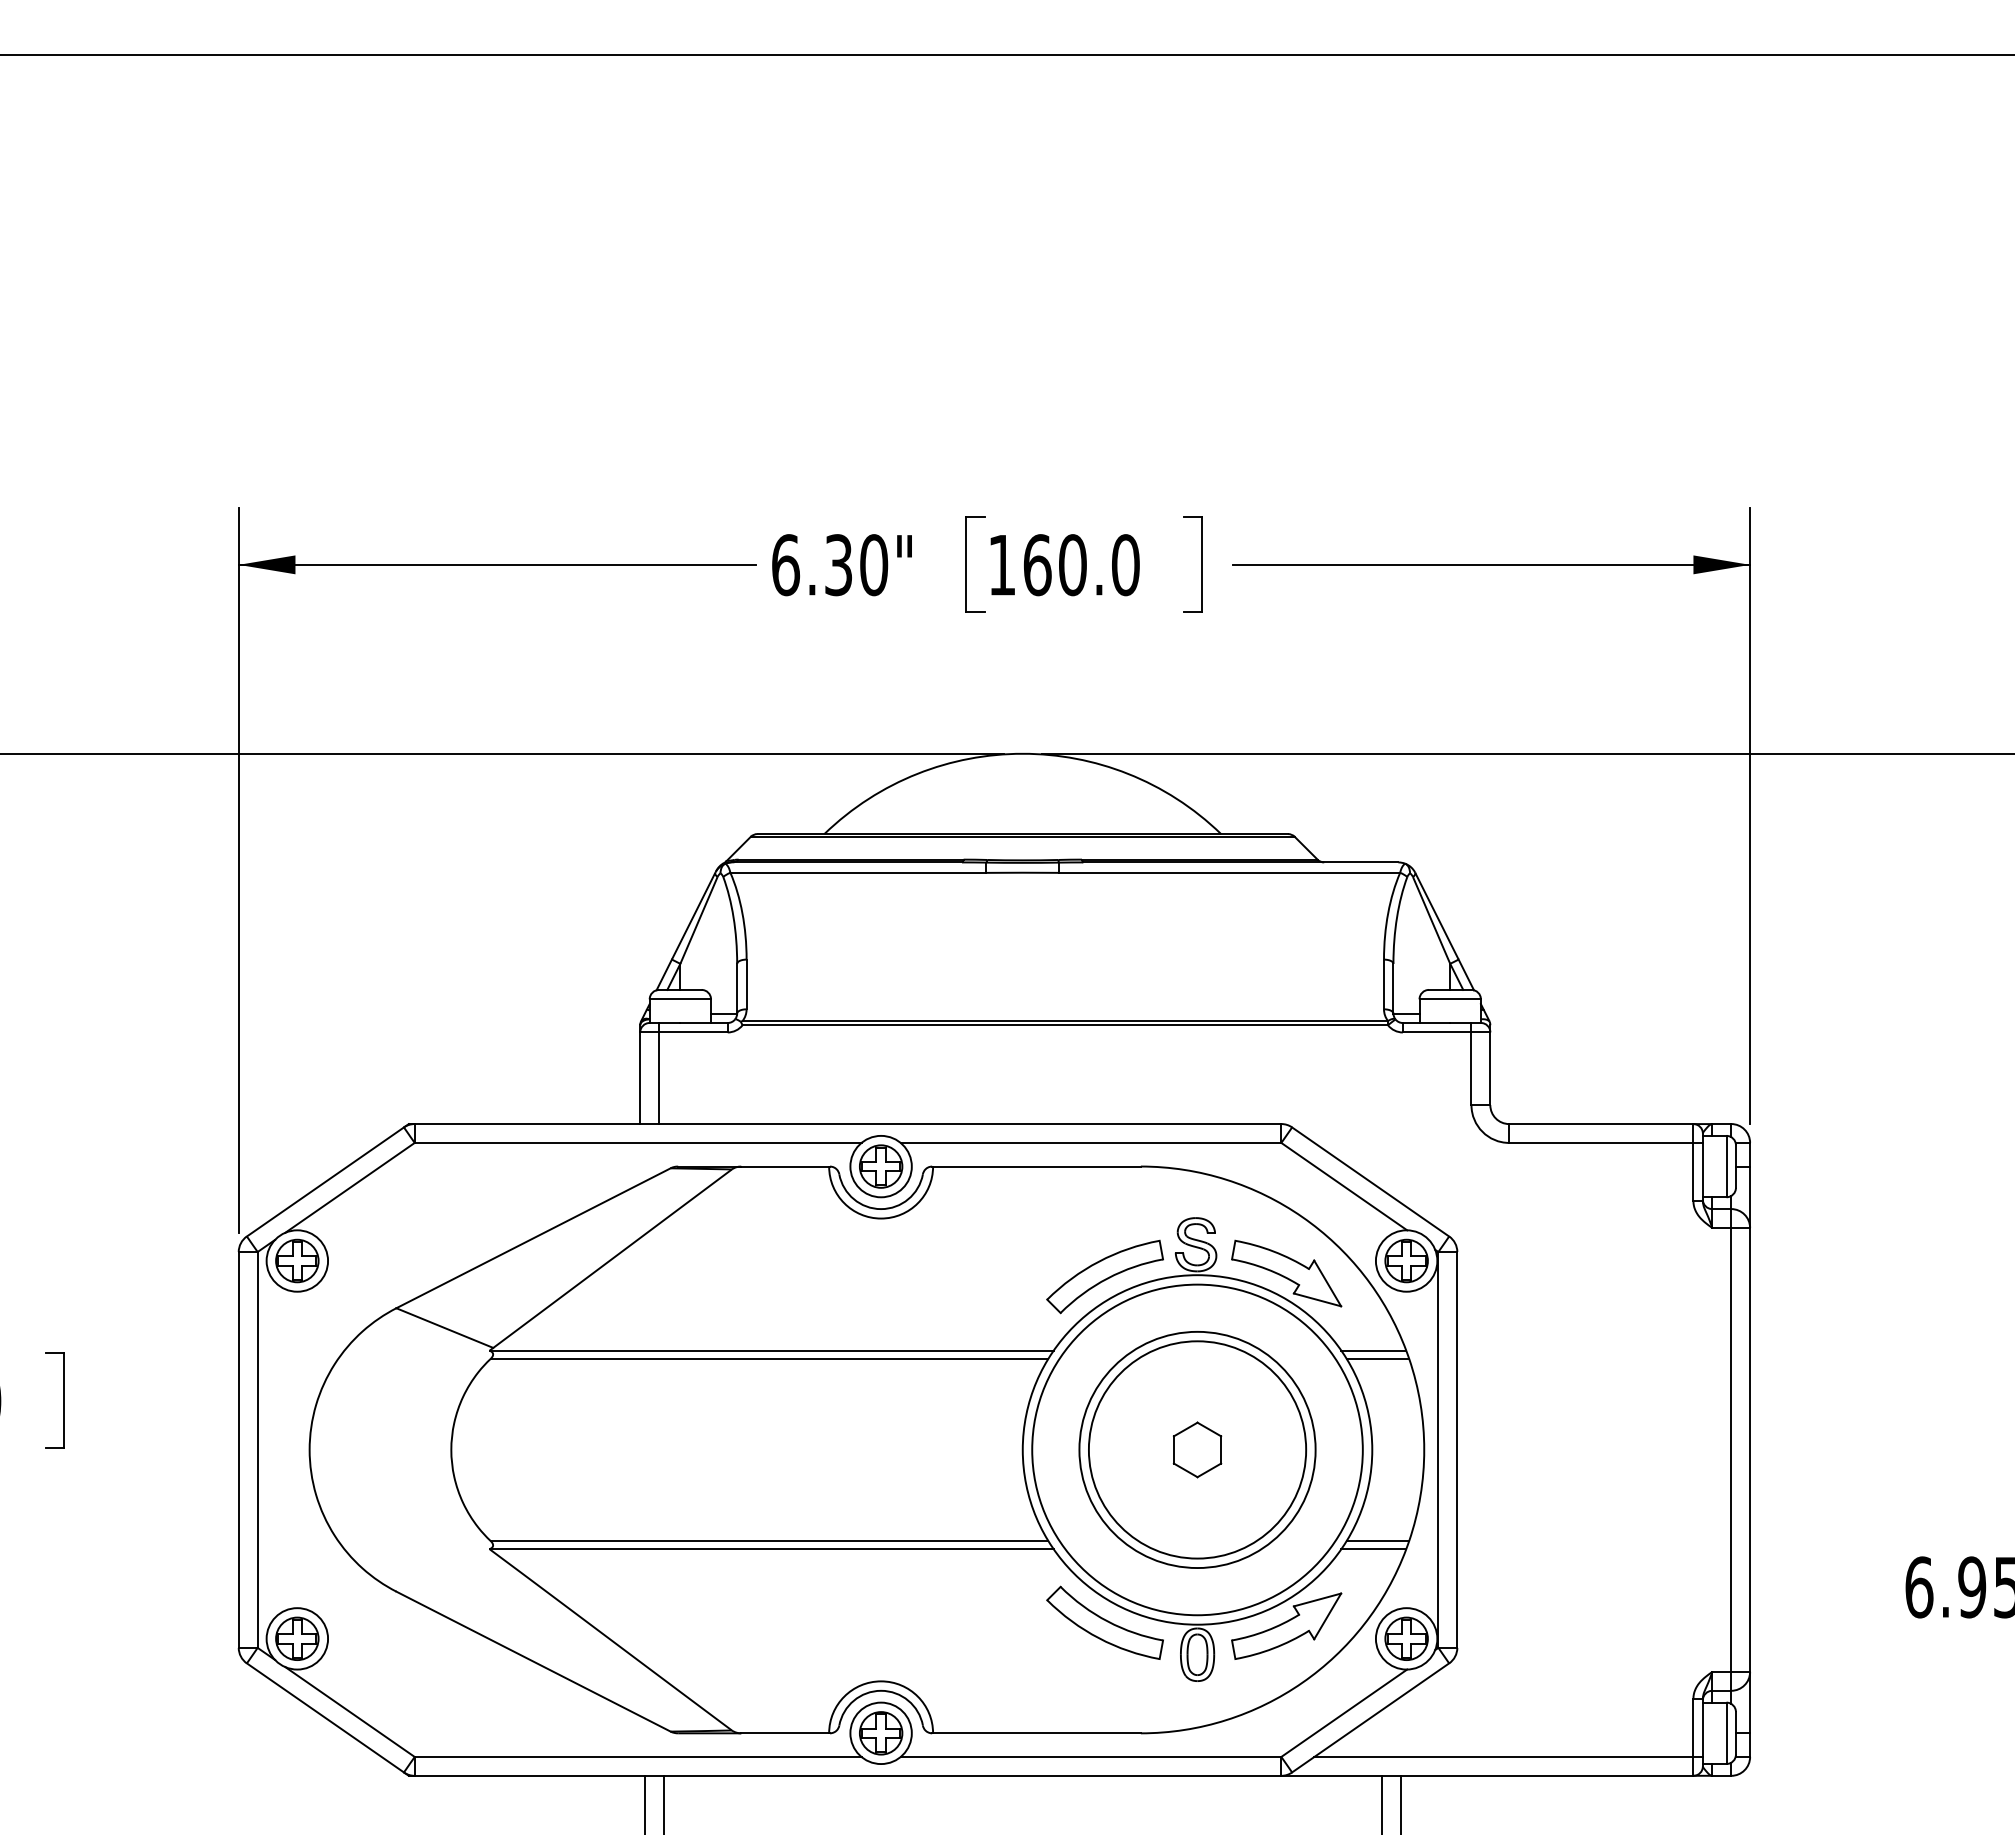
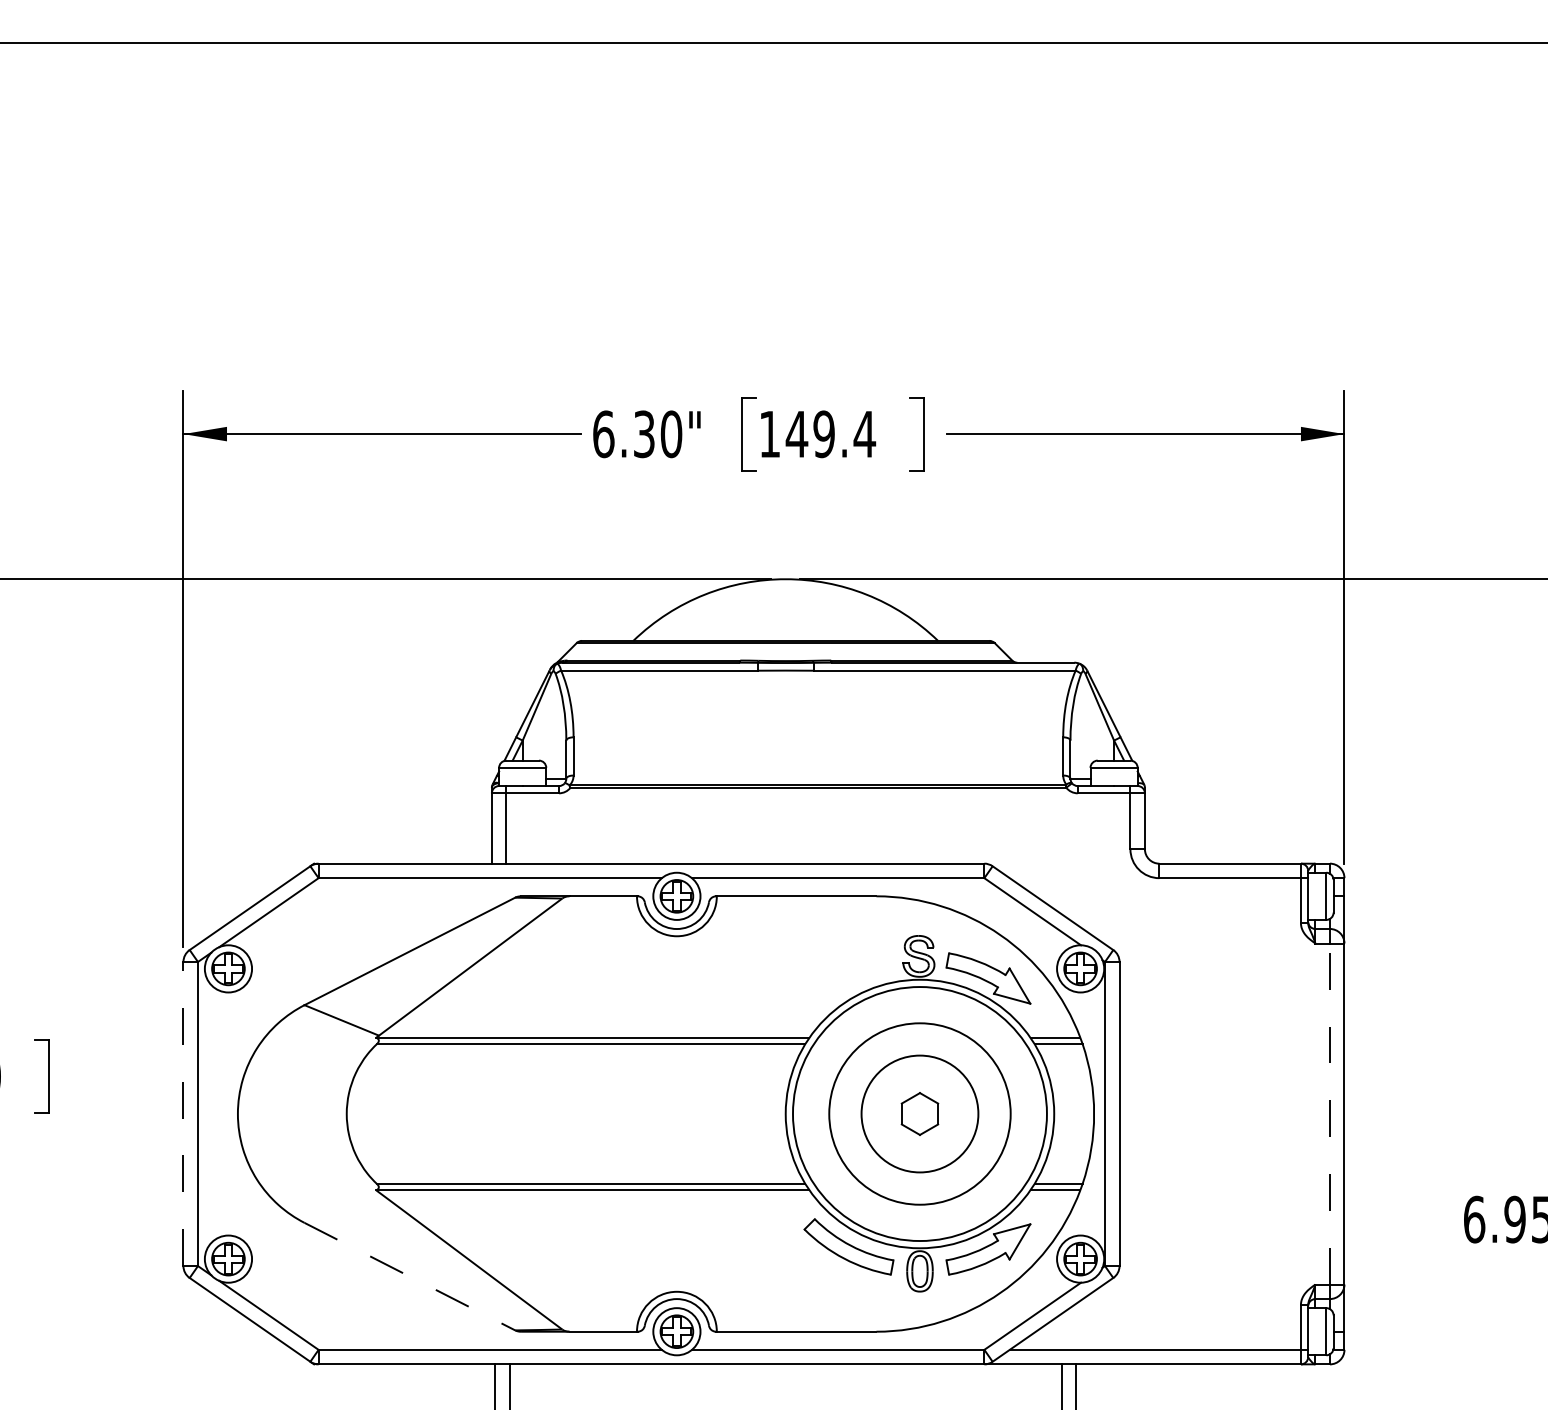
text: (1081, 565) -> (830, 434), 160.0 -> 149.4
part: (1104, 1276) -> (848, 980), removed
line: (238, 1449) -> (183, 1113), solid -> dashed
circle: (1197, 1449) -> (919, 1113), size x0.7
line: (1731, 1449) -> (1330, 1113), solid -> dashed
line: (533, 1661) -> (409, 1276), solid -> dashed

